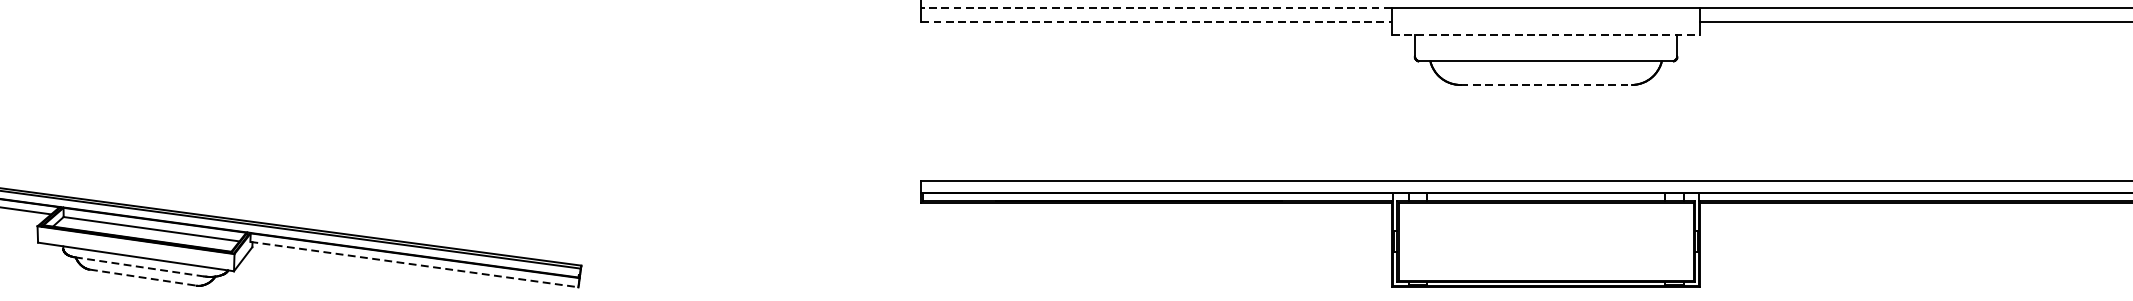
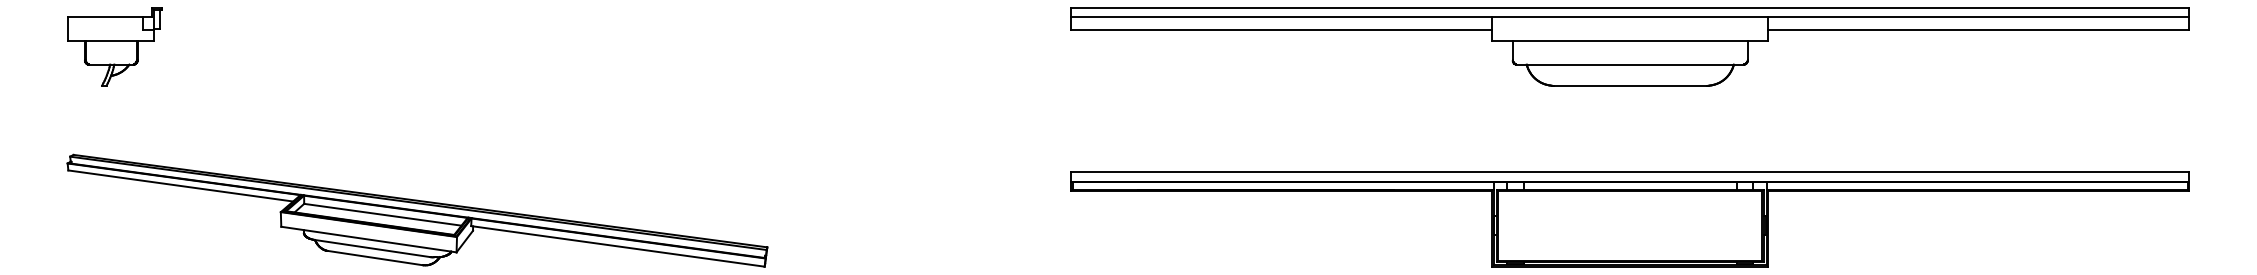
line: (1156, 8) -> (1281, 17), dashed -> solid
line: (1157, 22) -> (1282, 29), dashed -> solid
line: (1546, 35) -> (1630, 41), dashed -> solid
line: (1546, 84) -> (1630, 85), dashed -> solid
line: (415, 264) -> (618, 246), dashed -> solid
line: (138, 266) -> (371, 248), dashed -> solid
line: (143, 278) -> (375, 258), dashed -> solid

